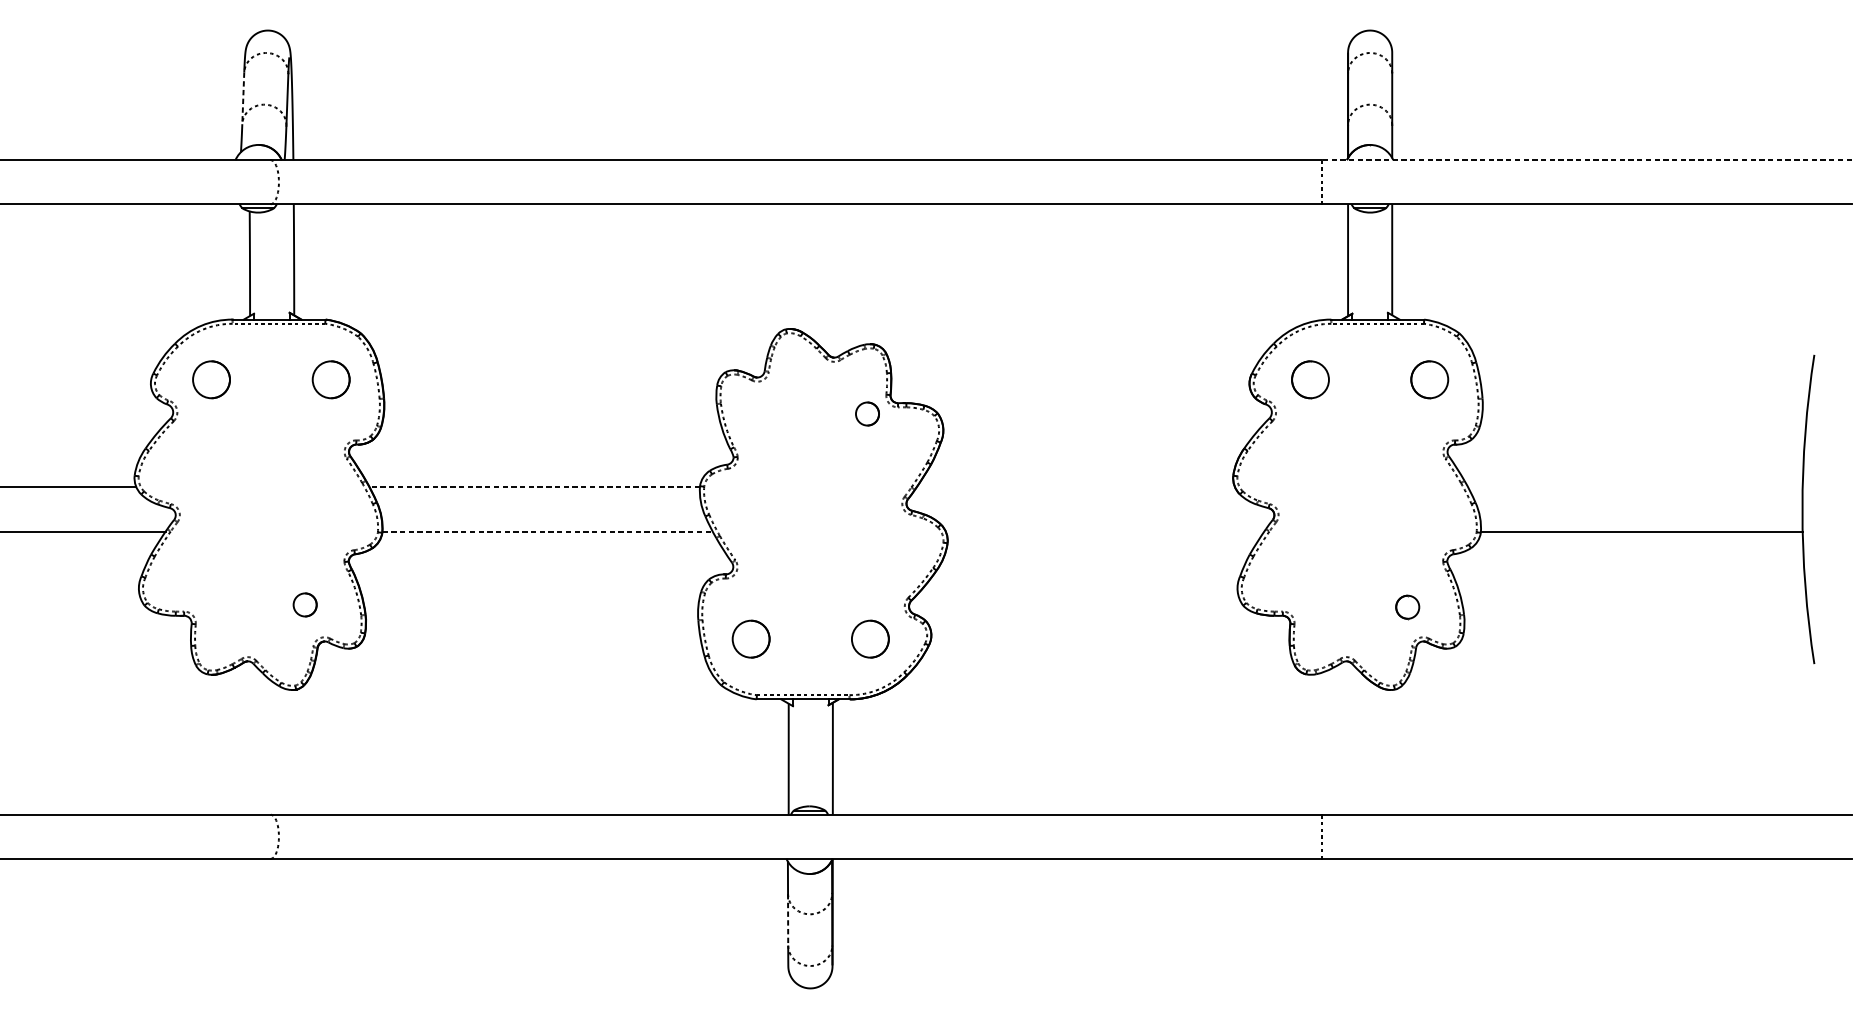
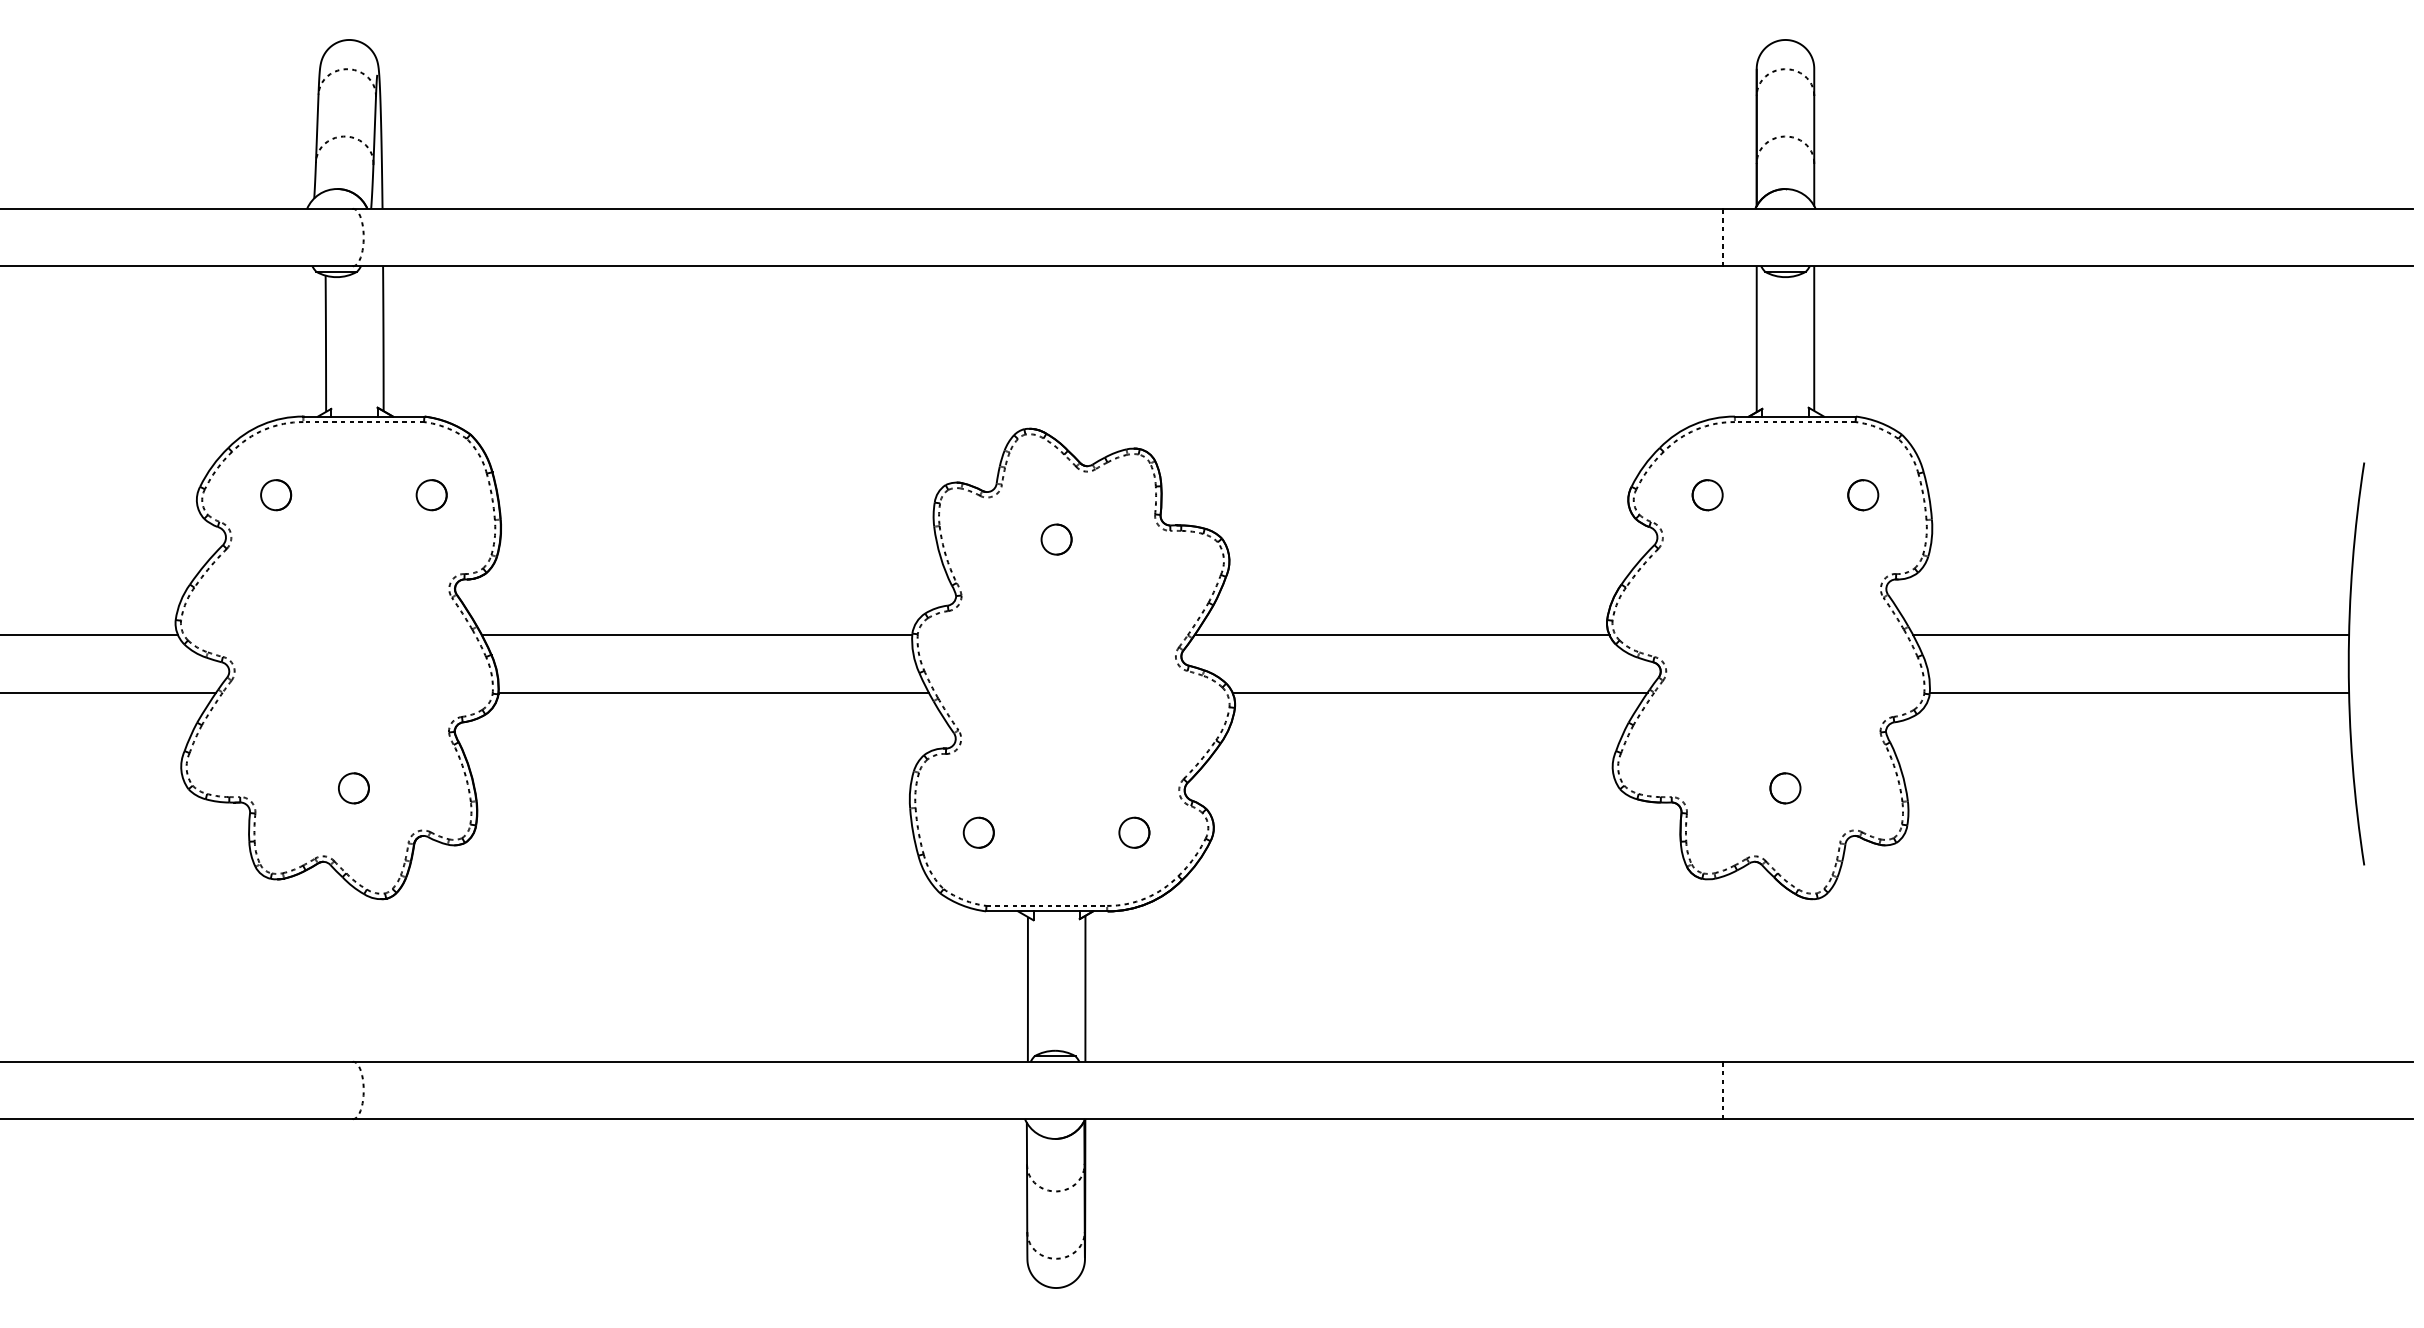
line: (243, 98) -> (317, 128), dashed -> solid
line: (1586, 159) -> (2067, 208), dashed -> solid
circle: (212, 380) -> (276, 495), size x0.62
circle: (330, 380) -> (431, 495), size x0.62
circle: (1310, 380) -> (1707, 495), size x0.62
circle: (1430, 380) -> (1863, 495), size x0.62
circle: (867, 413) -> (1056, 539), moved
line: (534, 487) -> (696, 635), dashed -> solid
line: (1075, 487) -> (1401, 635), added
line: (1635, 487) -> (2131, 635), added
line: (548, 531) -> (714, 692), dashed -> solid
line: (1104, 531) -> (1439, 692), added
circle: (304, 605) -> (353, 788), moved
circle: (1407, 607) -> (1785, 788), moved
circle: (750, 638) -> (978, 832), size x0.62
circle: (870, 638) -> (1134, 832), size x0.62
line: (788, 919) -> (1027, 1198), dashed -> solid

